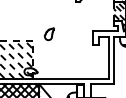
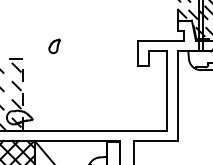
part: (49, 34) -> (54, 46), size x0.6

